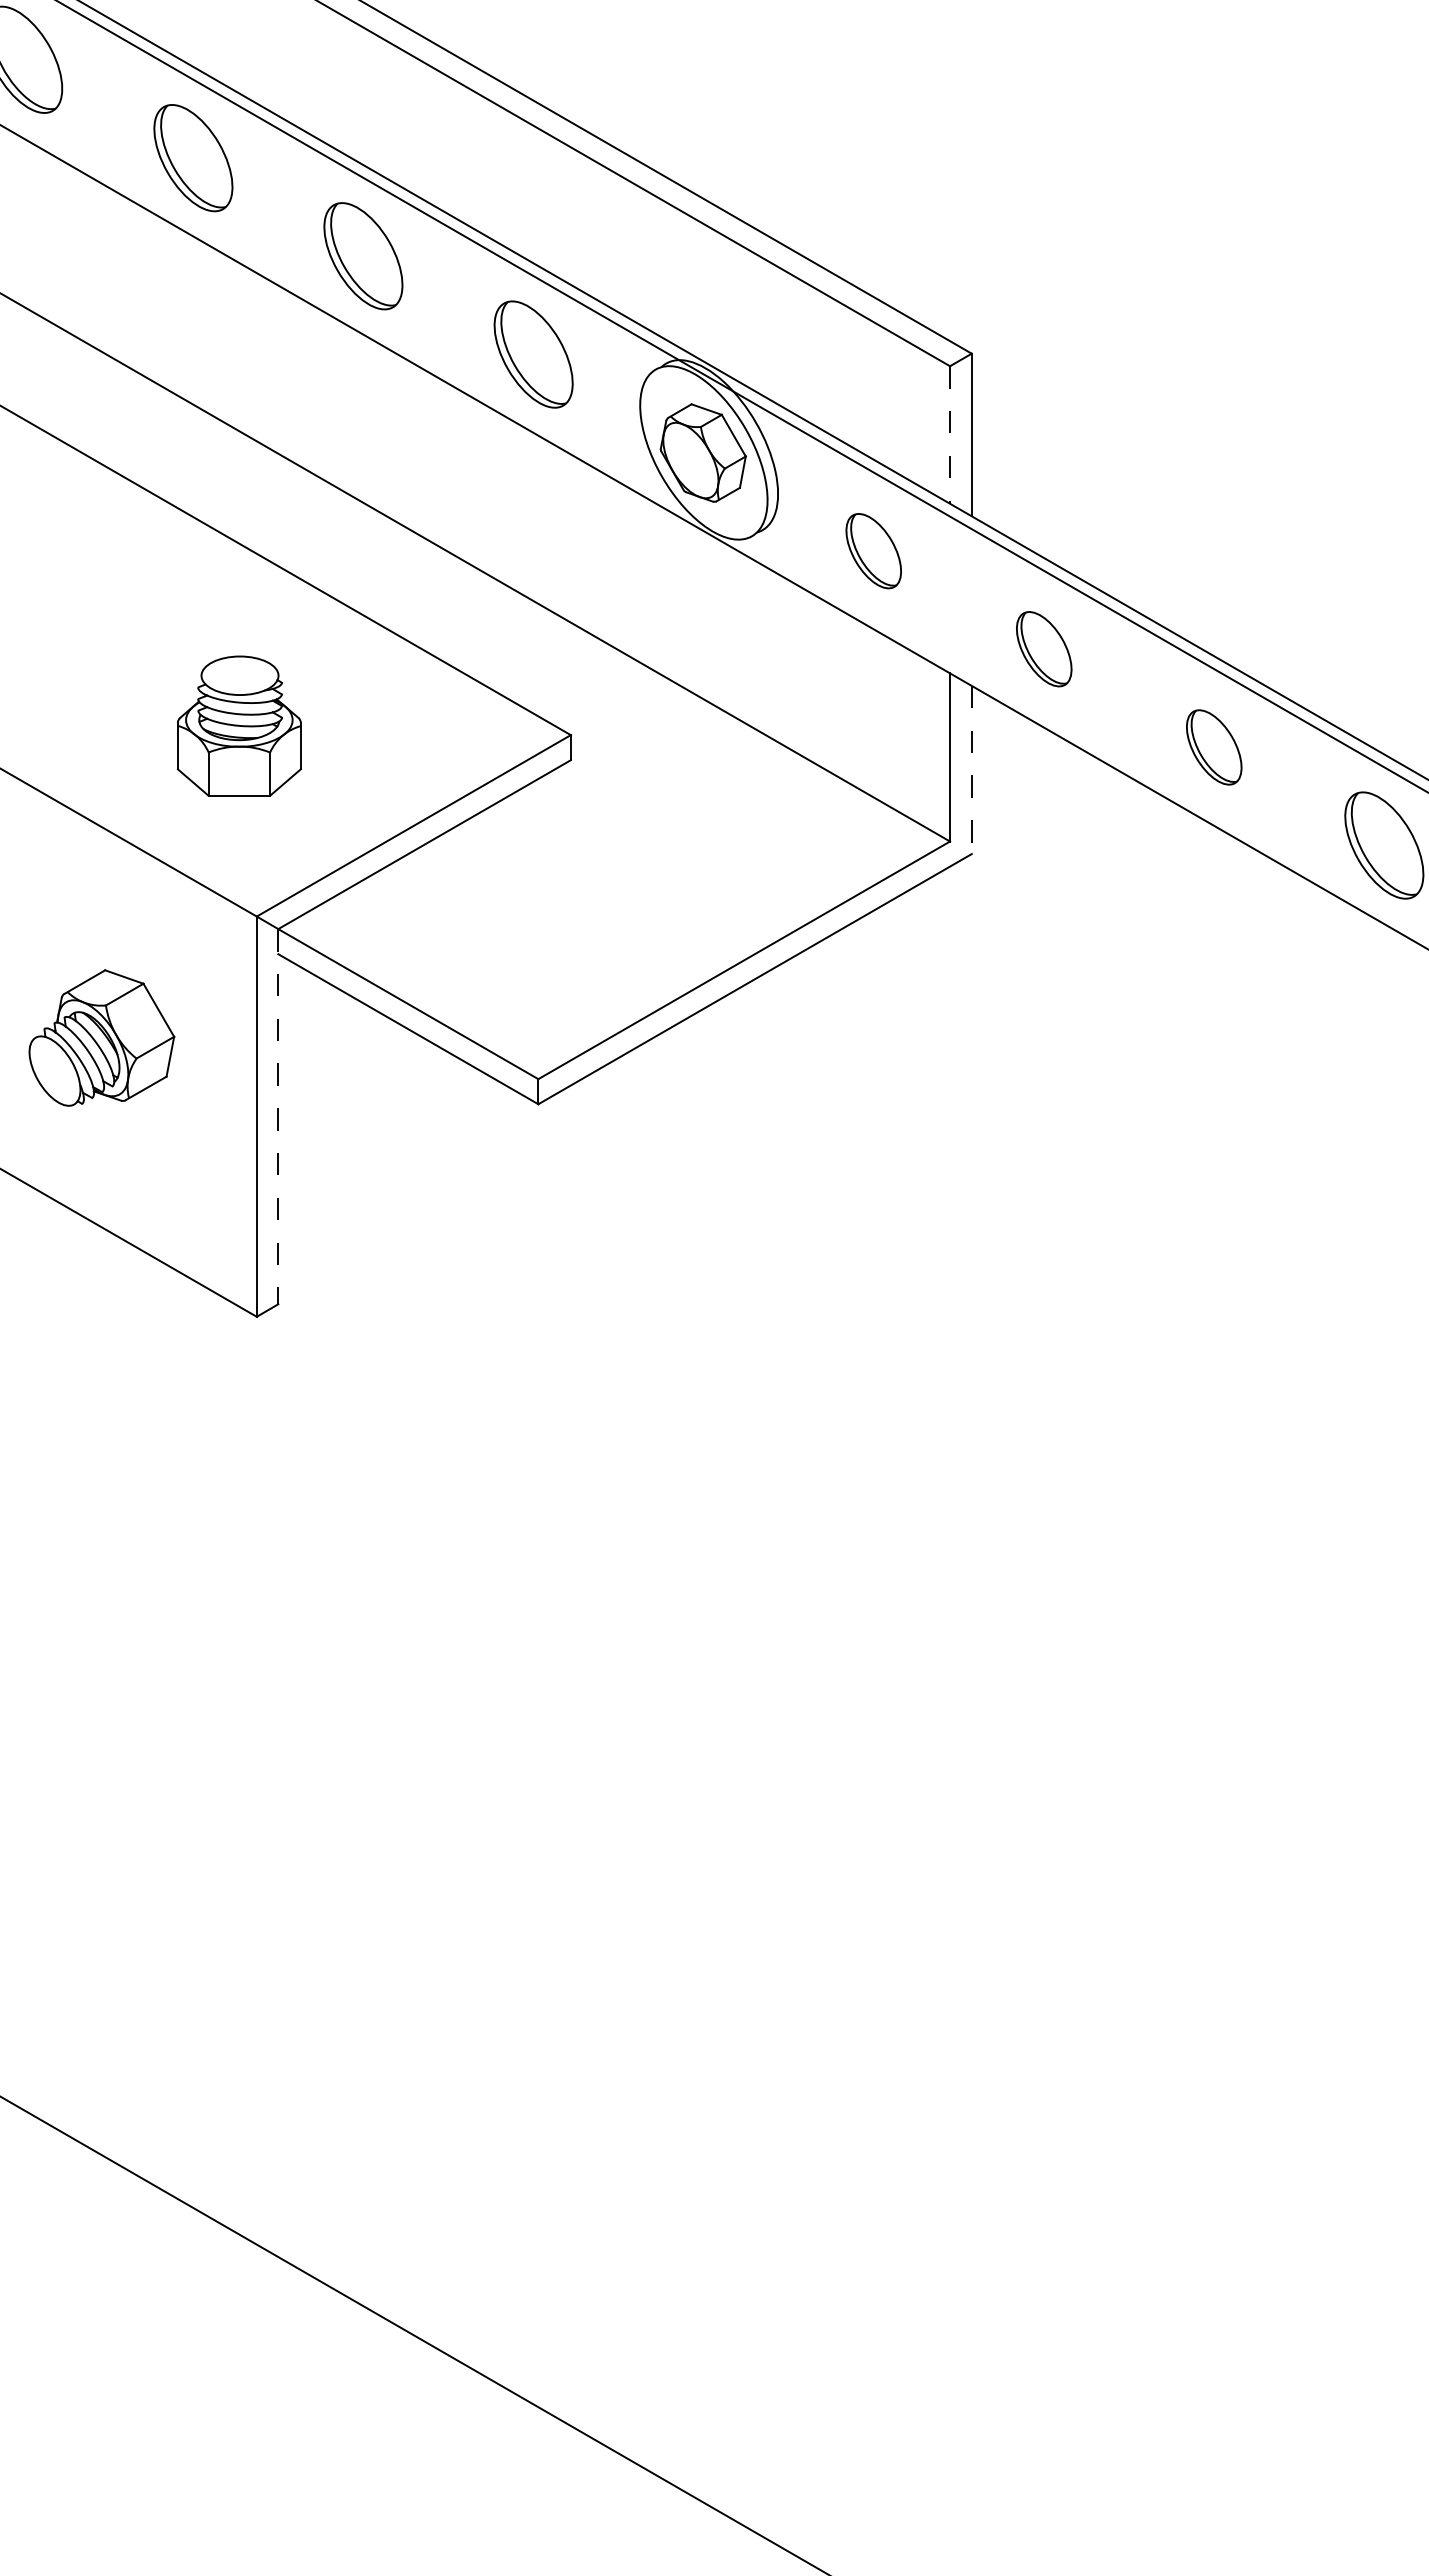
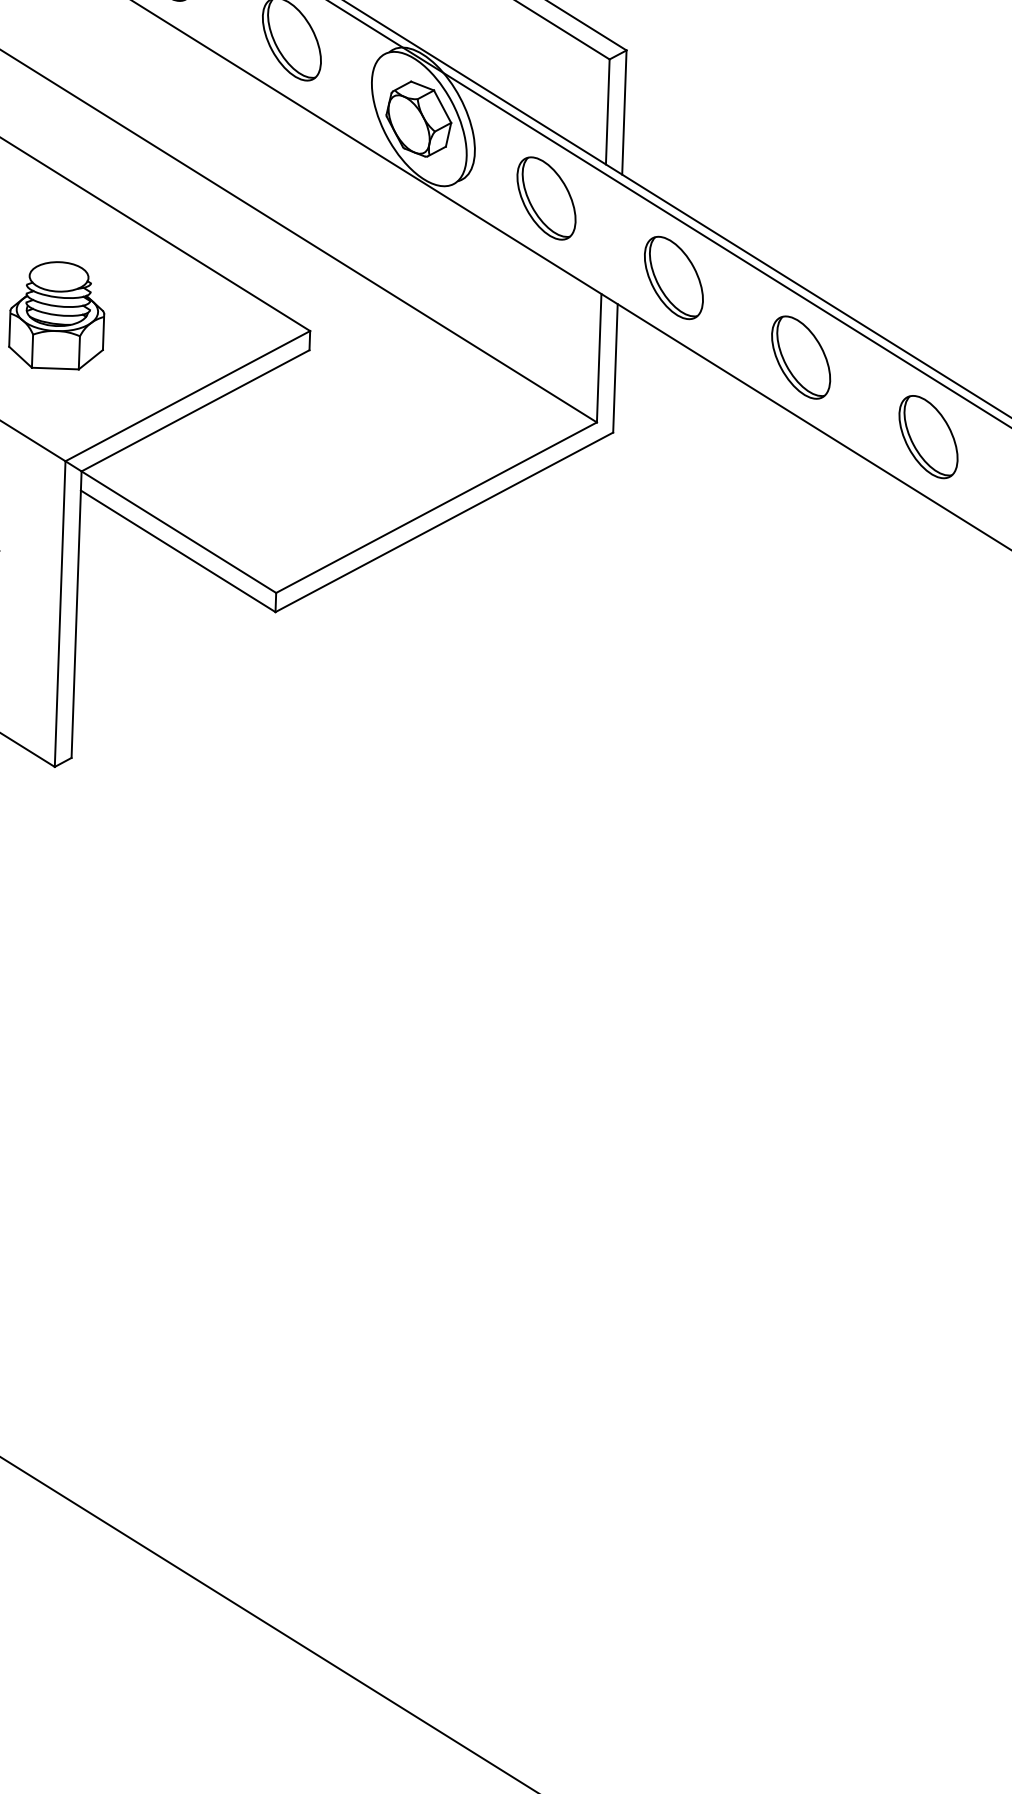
line: (950, 435) -> (608, 112), dashed -> solid
part: (873, 551) -> (546, 198), size x1.43
part: (1044, 649) -> (674, 278), size x1.43
part: (1214, 747) -> (801, 357), size x1.43
line: (971, 770) -> (615, 368), dashed -> solid
line: (278, 1116) -> (76, 614), dashed -> solid

